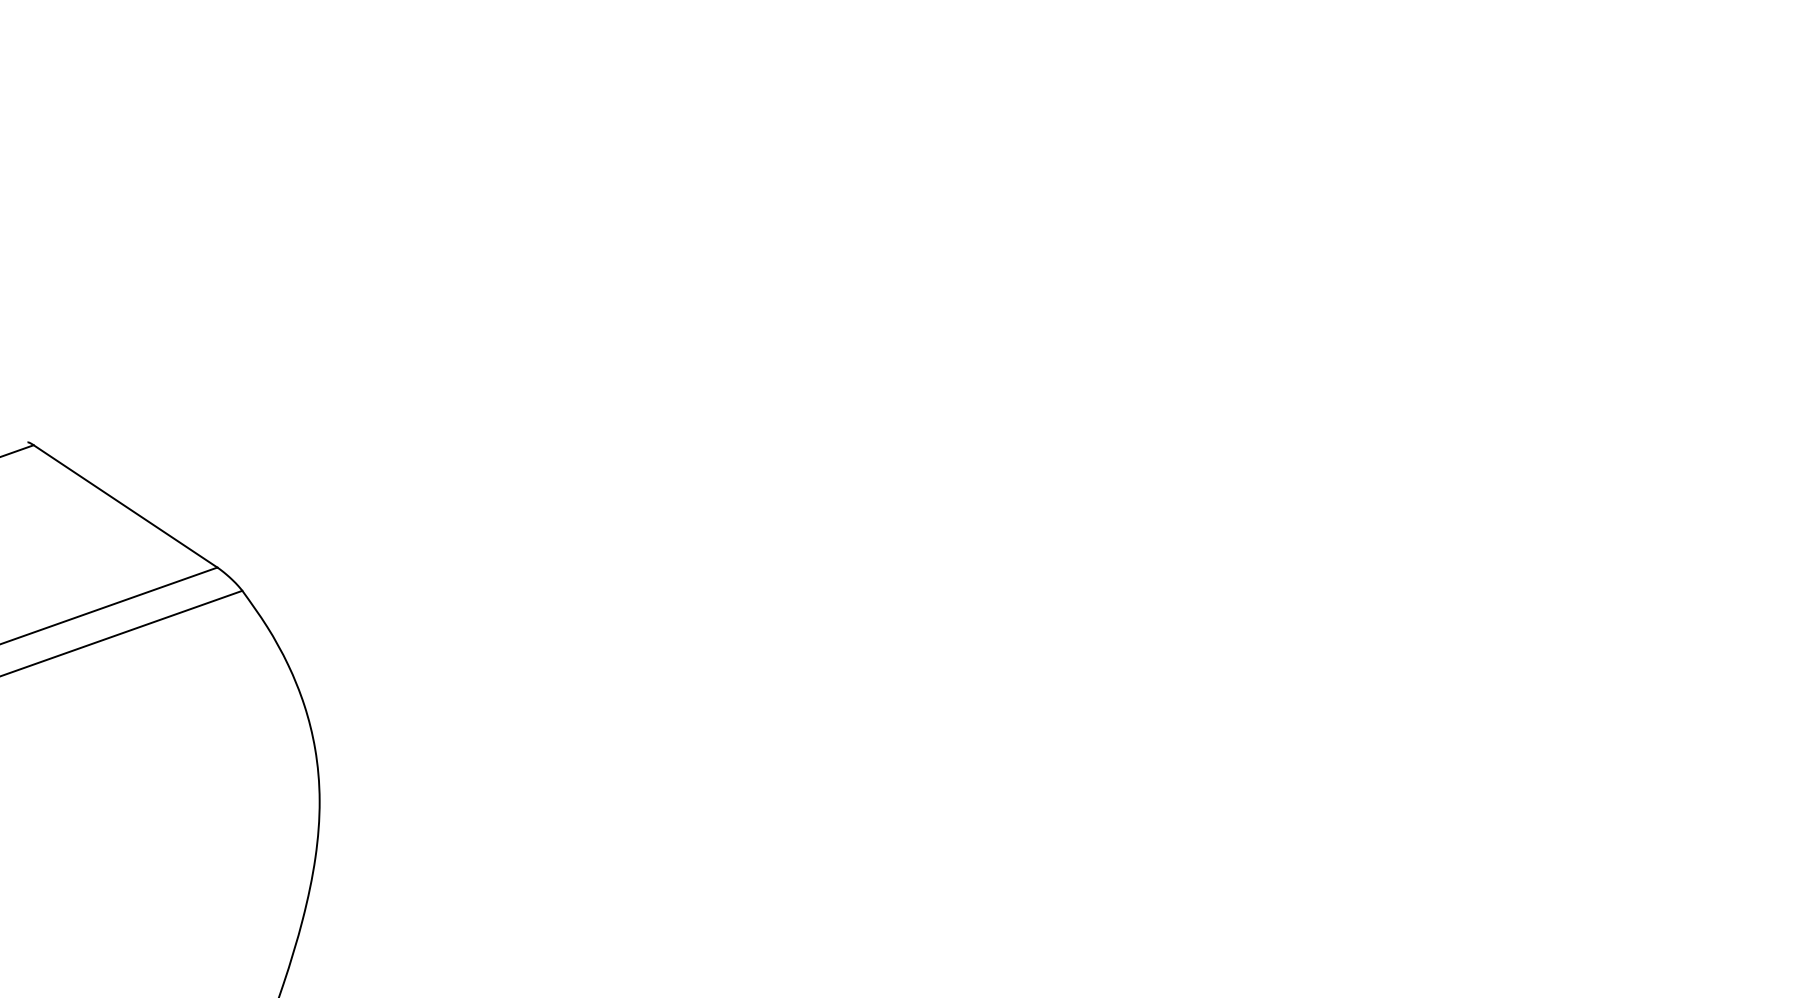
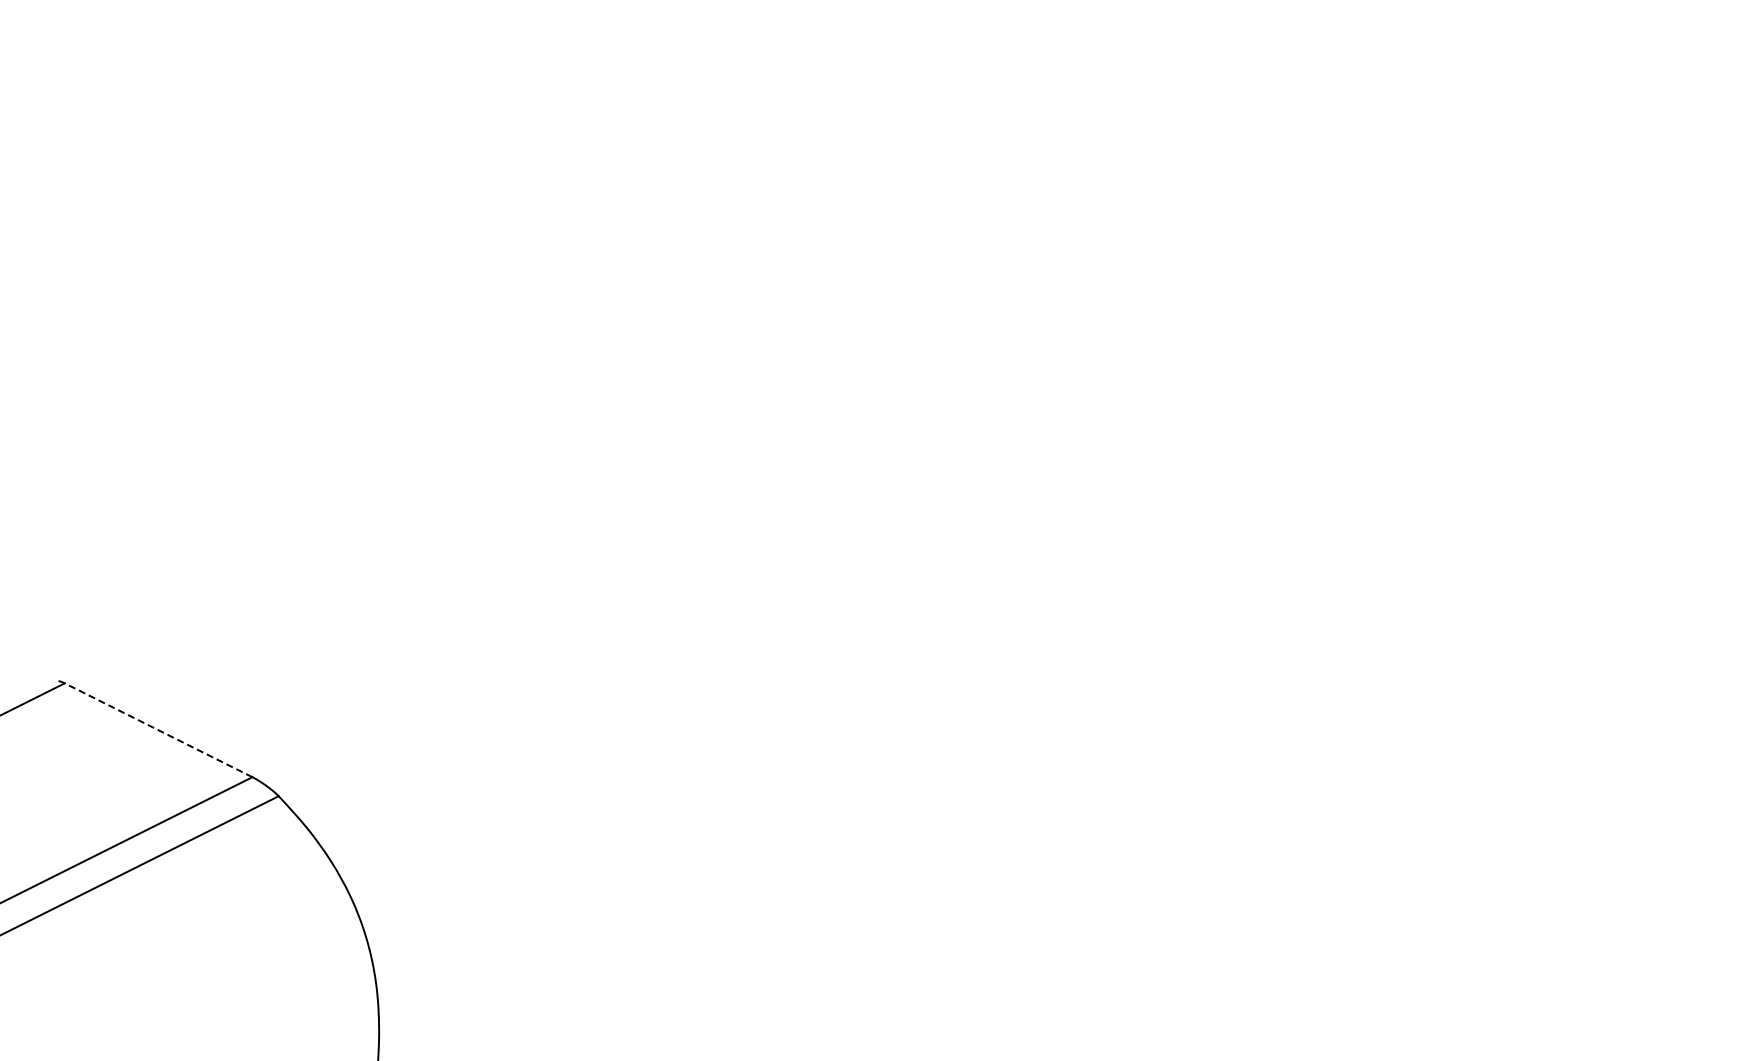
line: (125, 506) -> (158, 730), solid -> dashed

